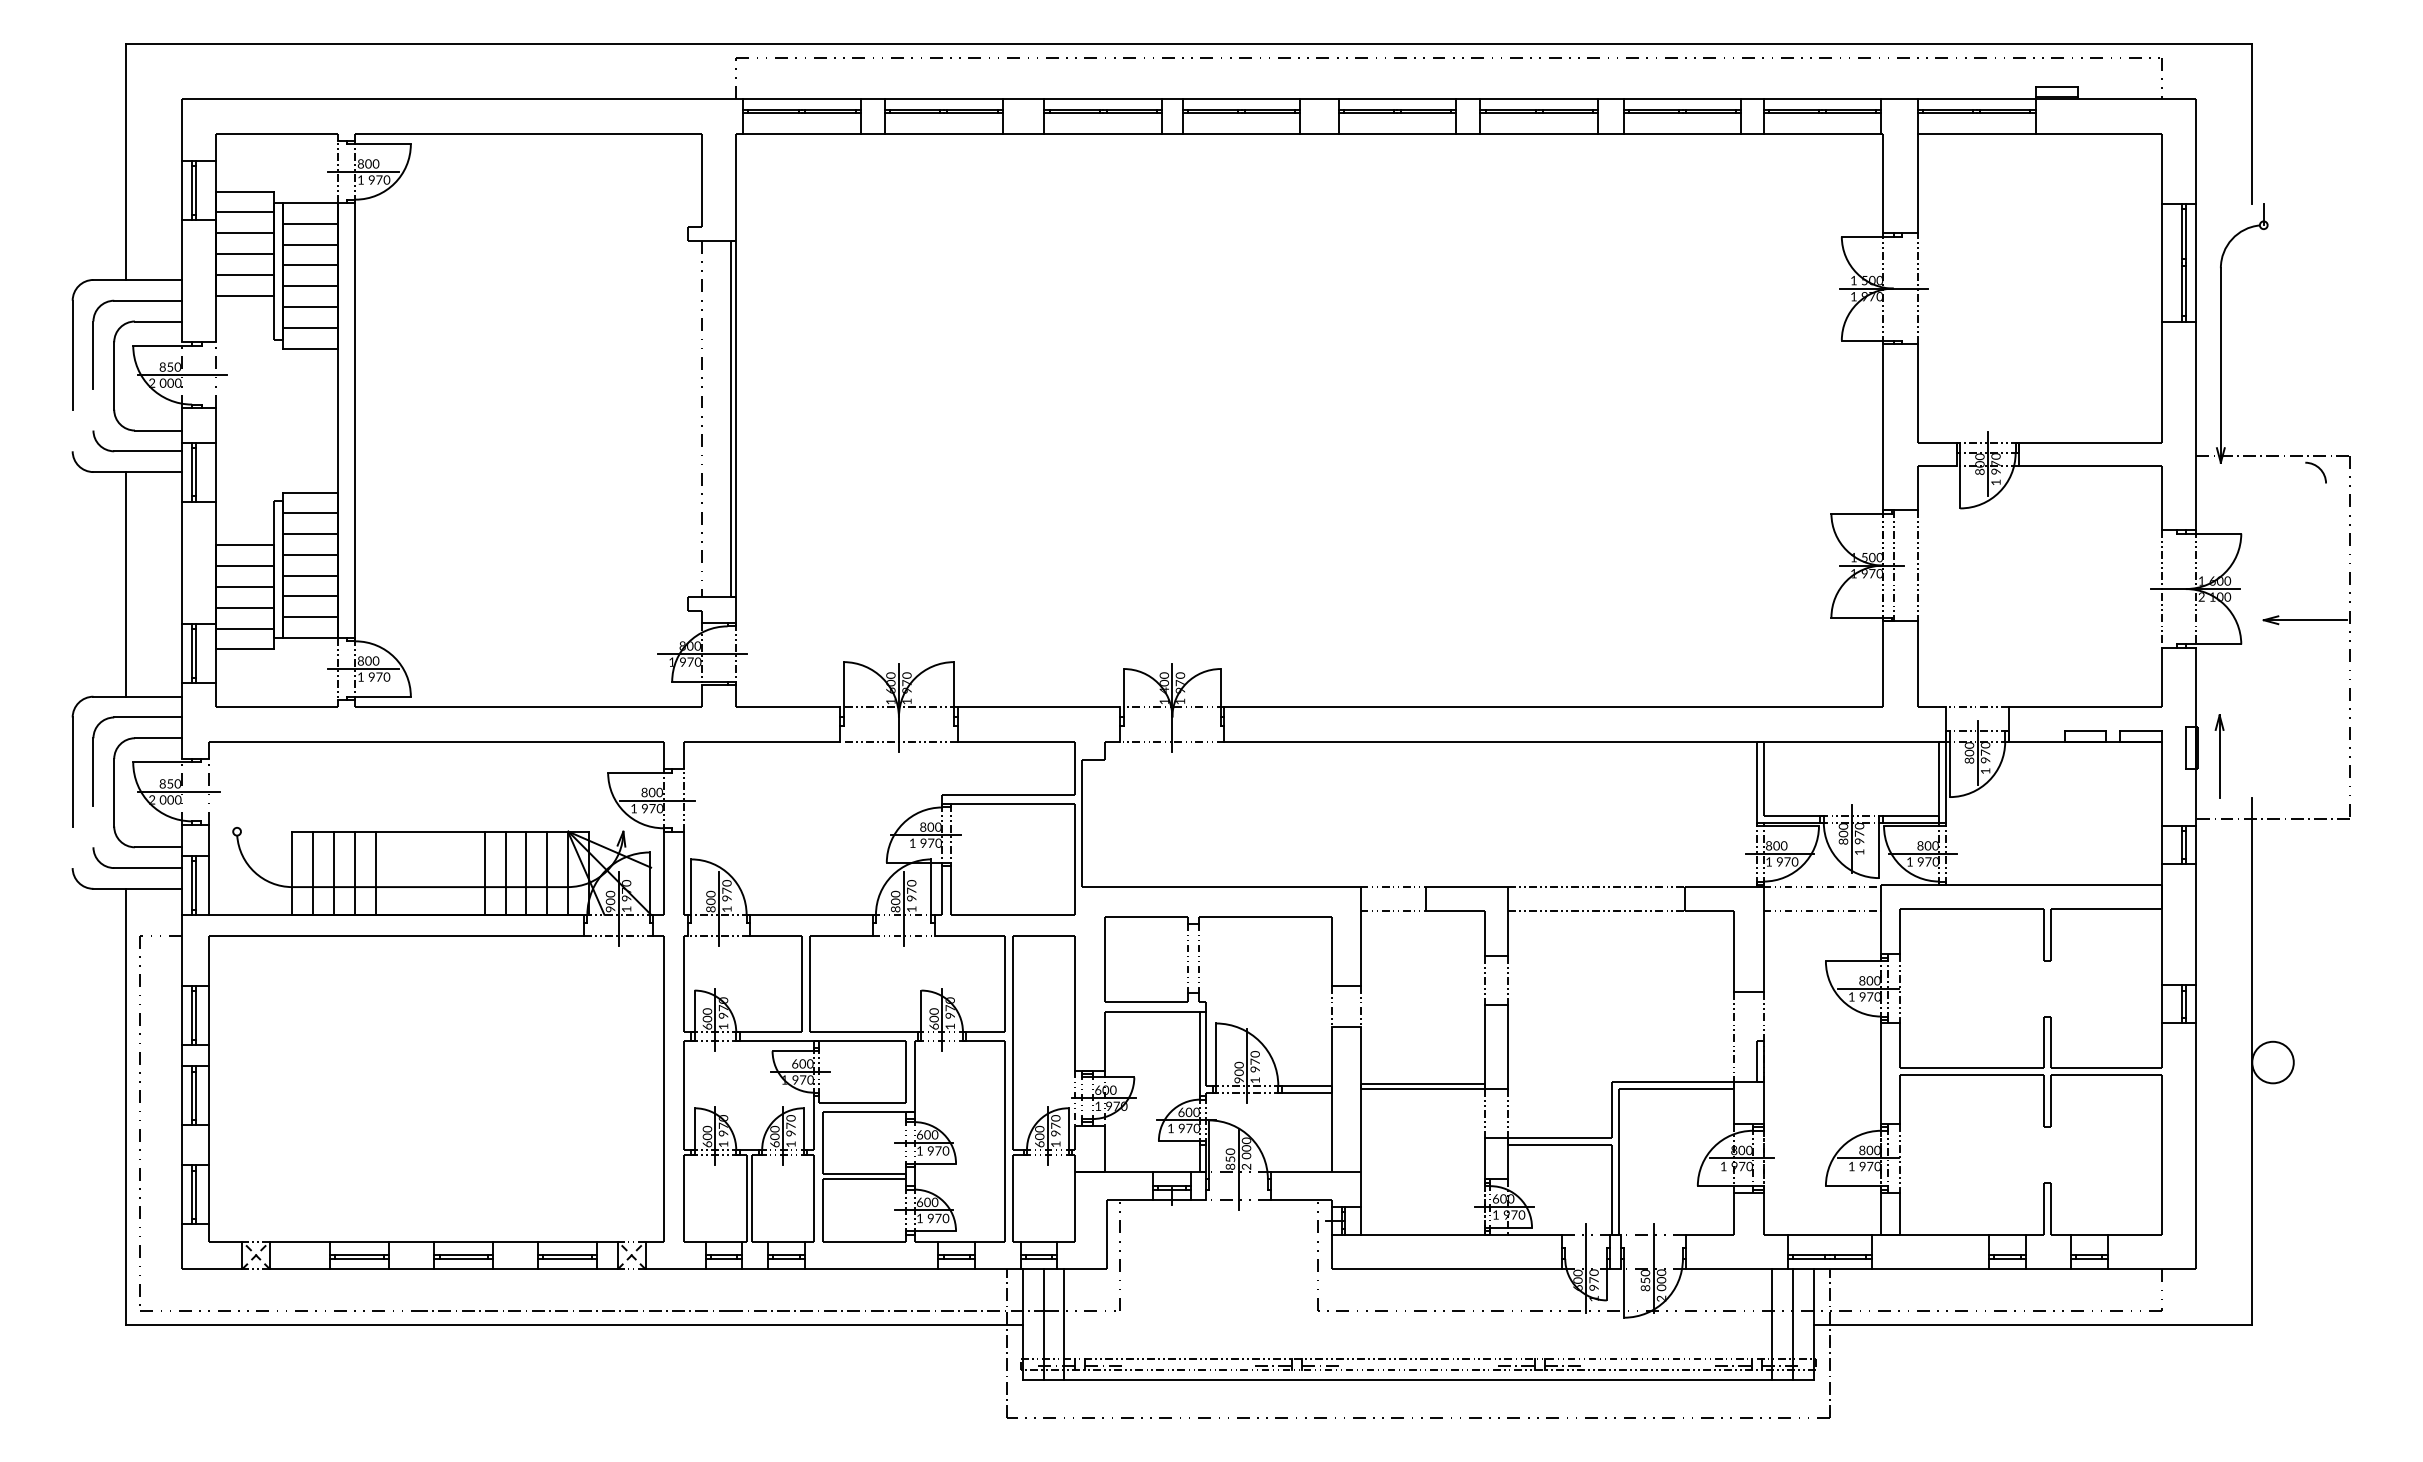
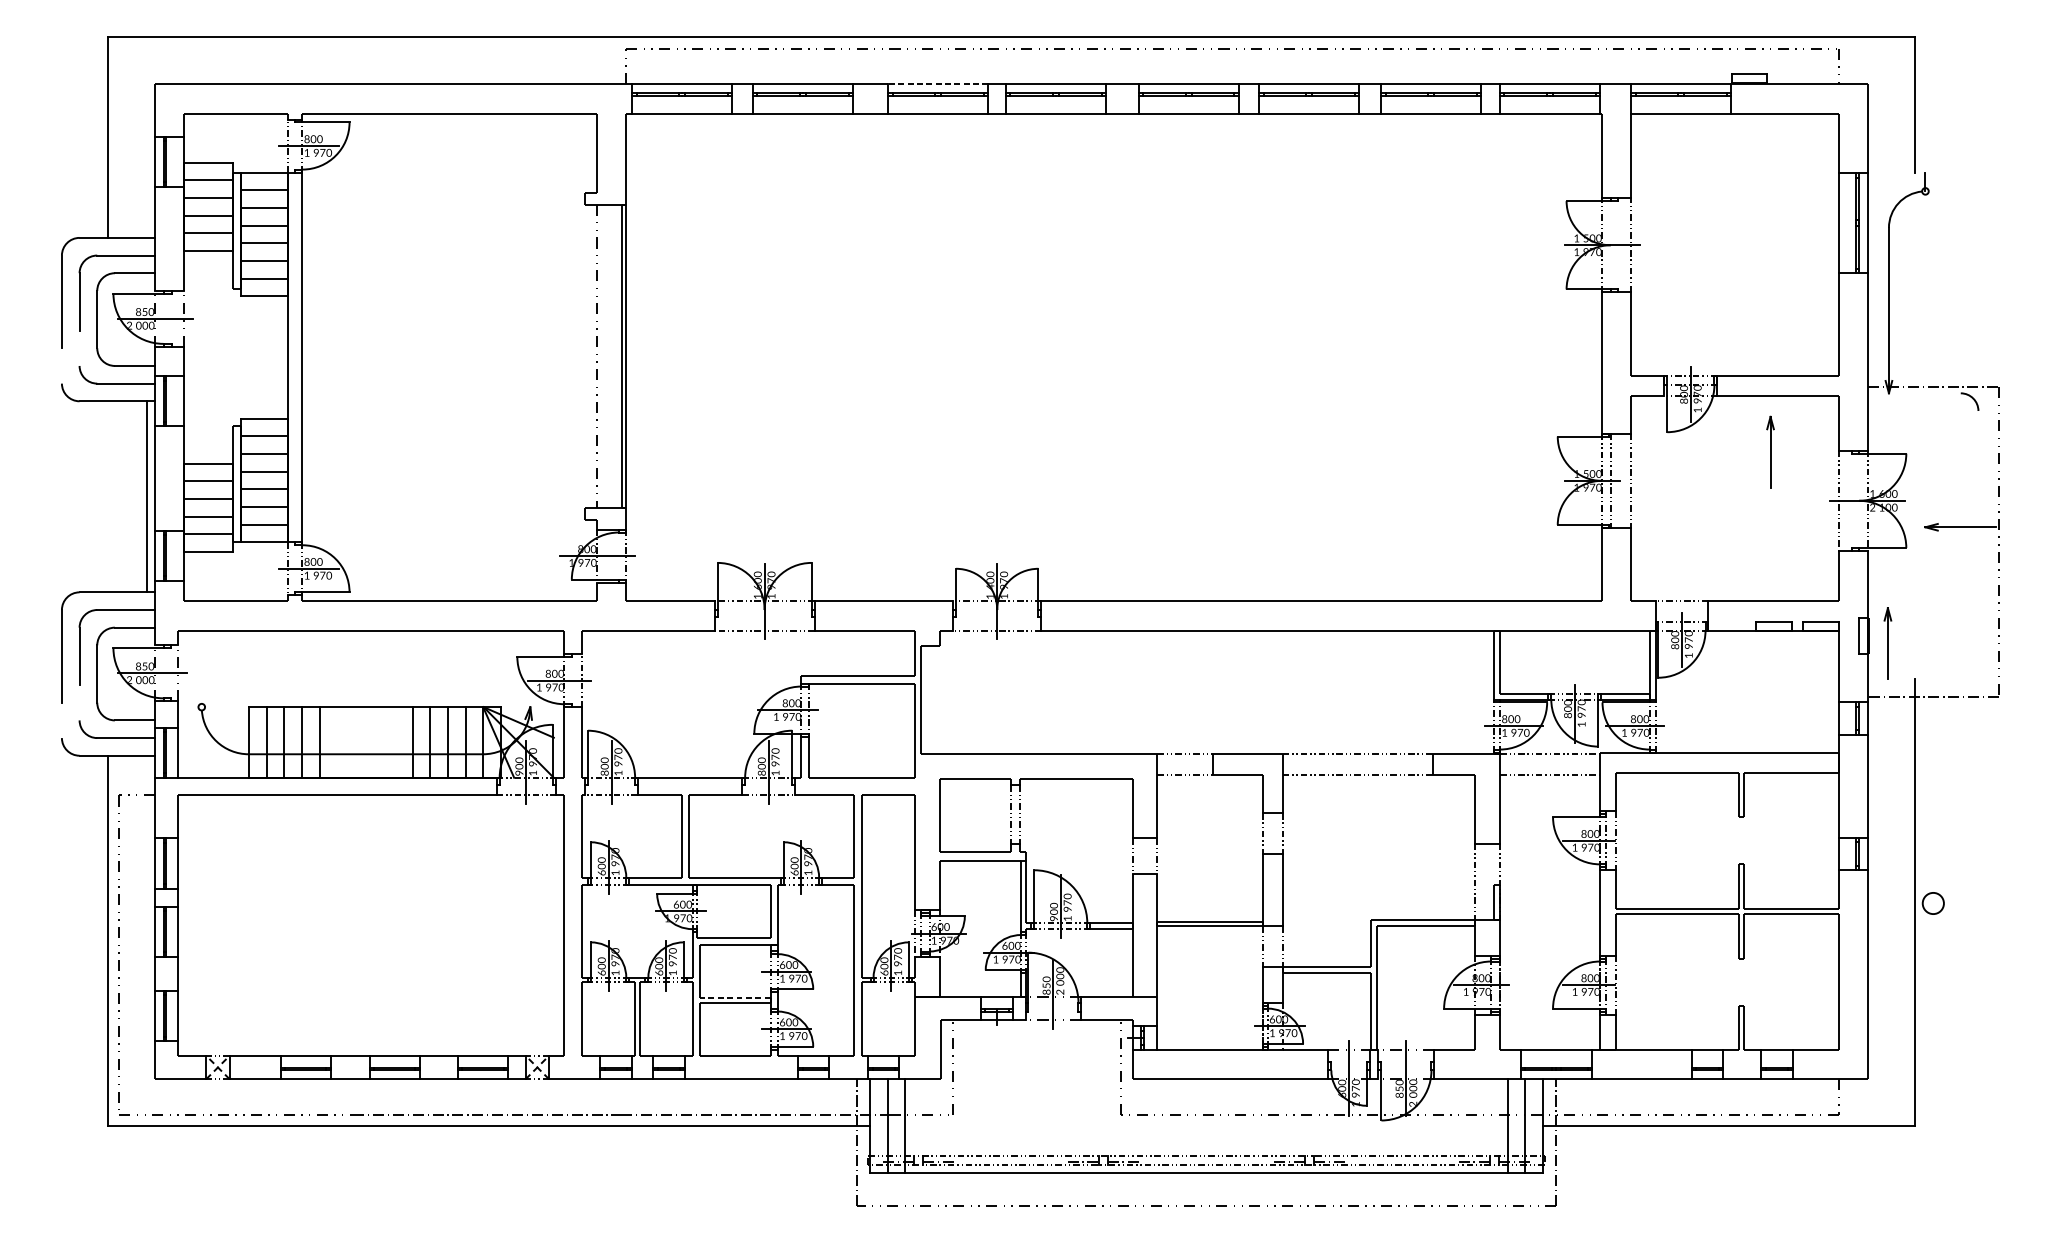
line: (1103, 99) -> (938, 84), solid -> dashed
part: (2081, 531) -> (1770, 451), added
line: (126, 584) -> (146, 496), moved
circle: (2272, 1062) -> (1932, 903), size x0.6
line: (864, 1174) -> (735, 998), solid -> dashed

